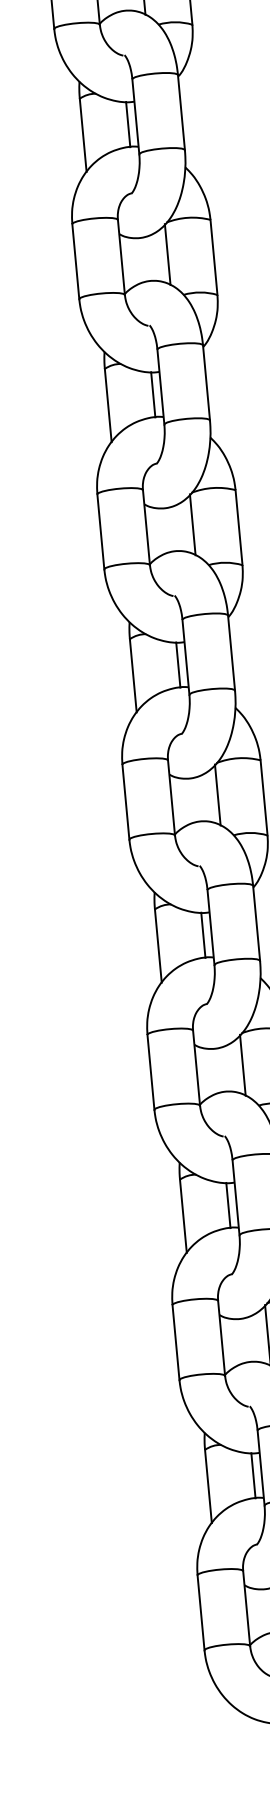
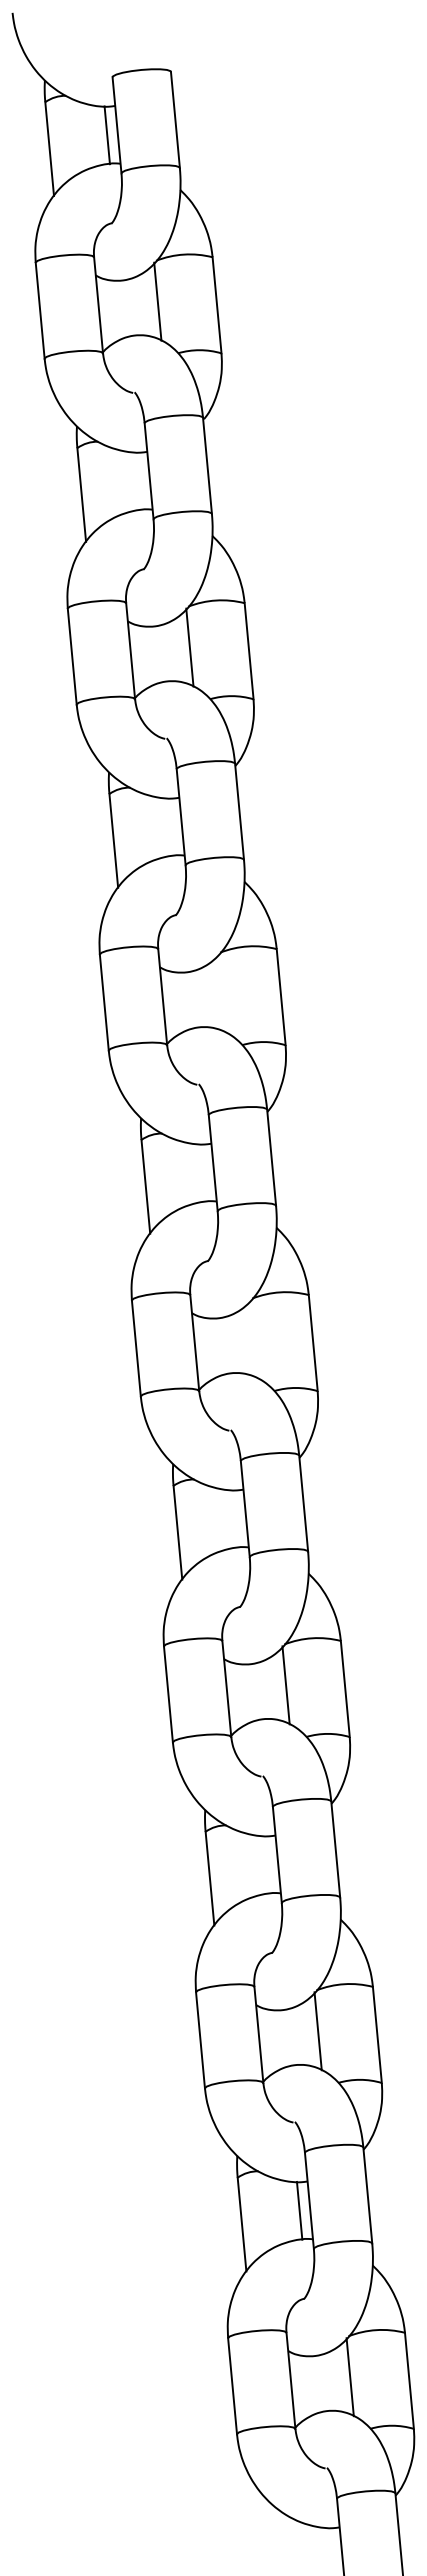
line: (128, 124) -> (139, 481), removed
line: (153, 395) -> (171, 827), removed
line: (192, 524) -> (221, 993), removed
line: (178, 664) -> (203, 1172), removed
line: (217, 795) -> (253, 1339), removed
line: (203, 934) -> (235, 1518), removed
line: (228, 1205) -> (267, 1864), removed

